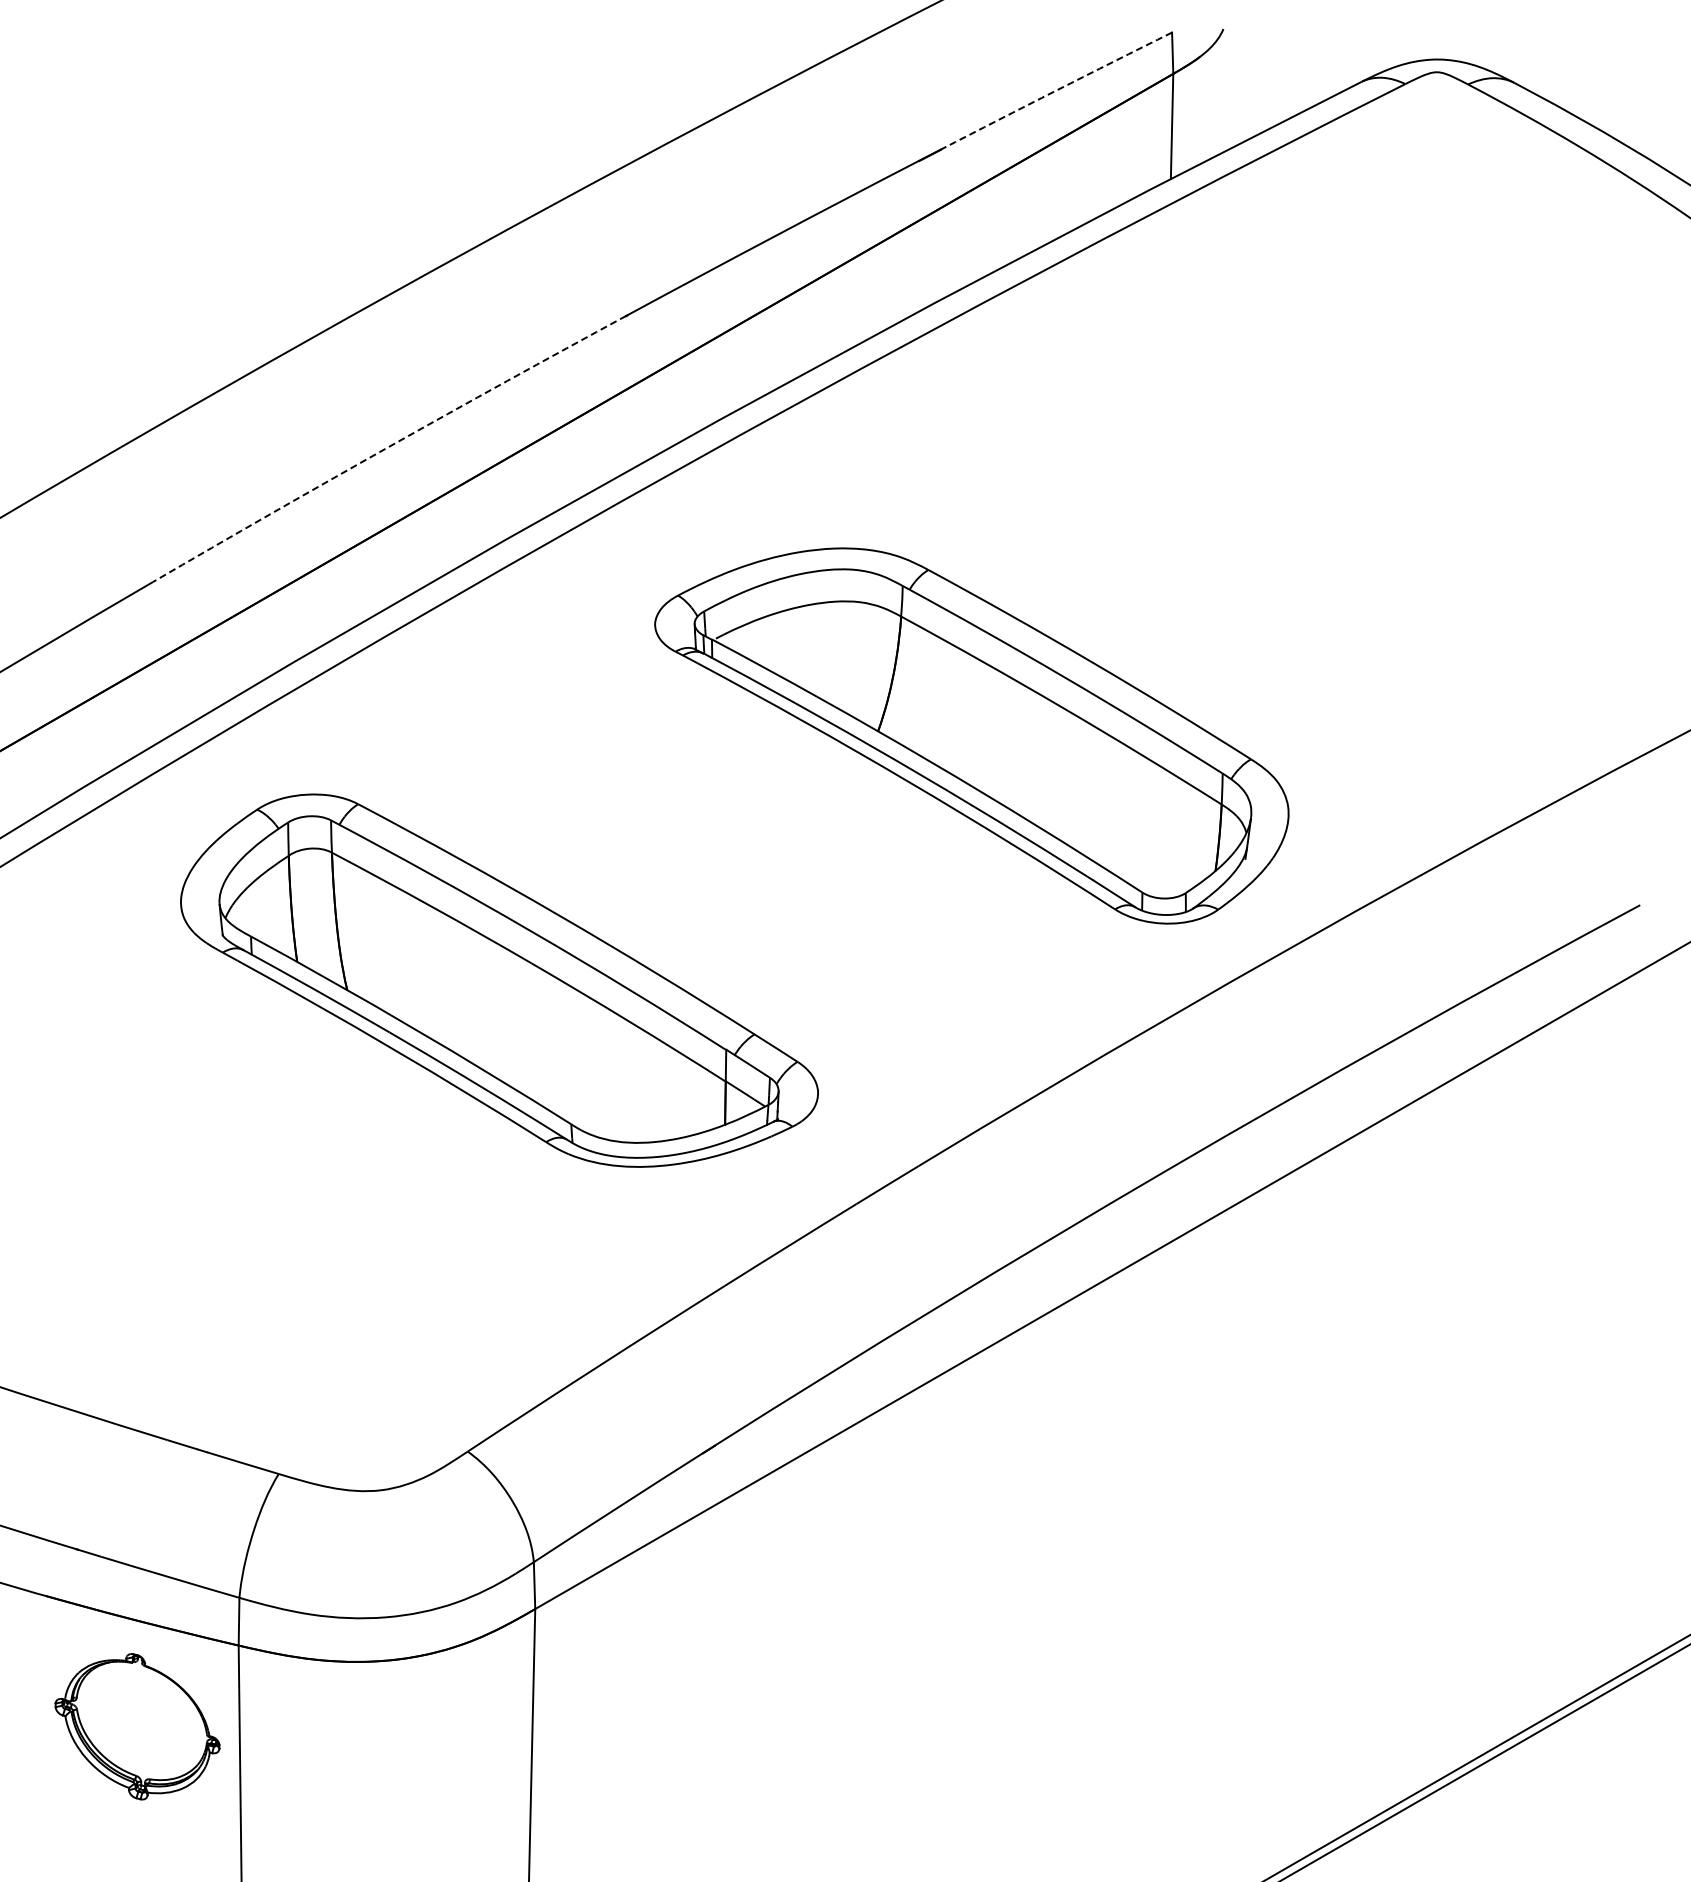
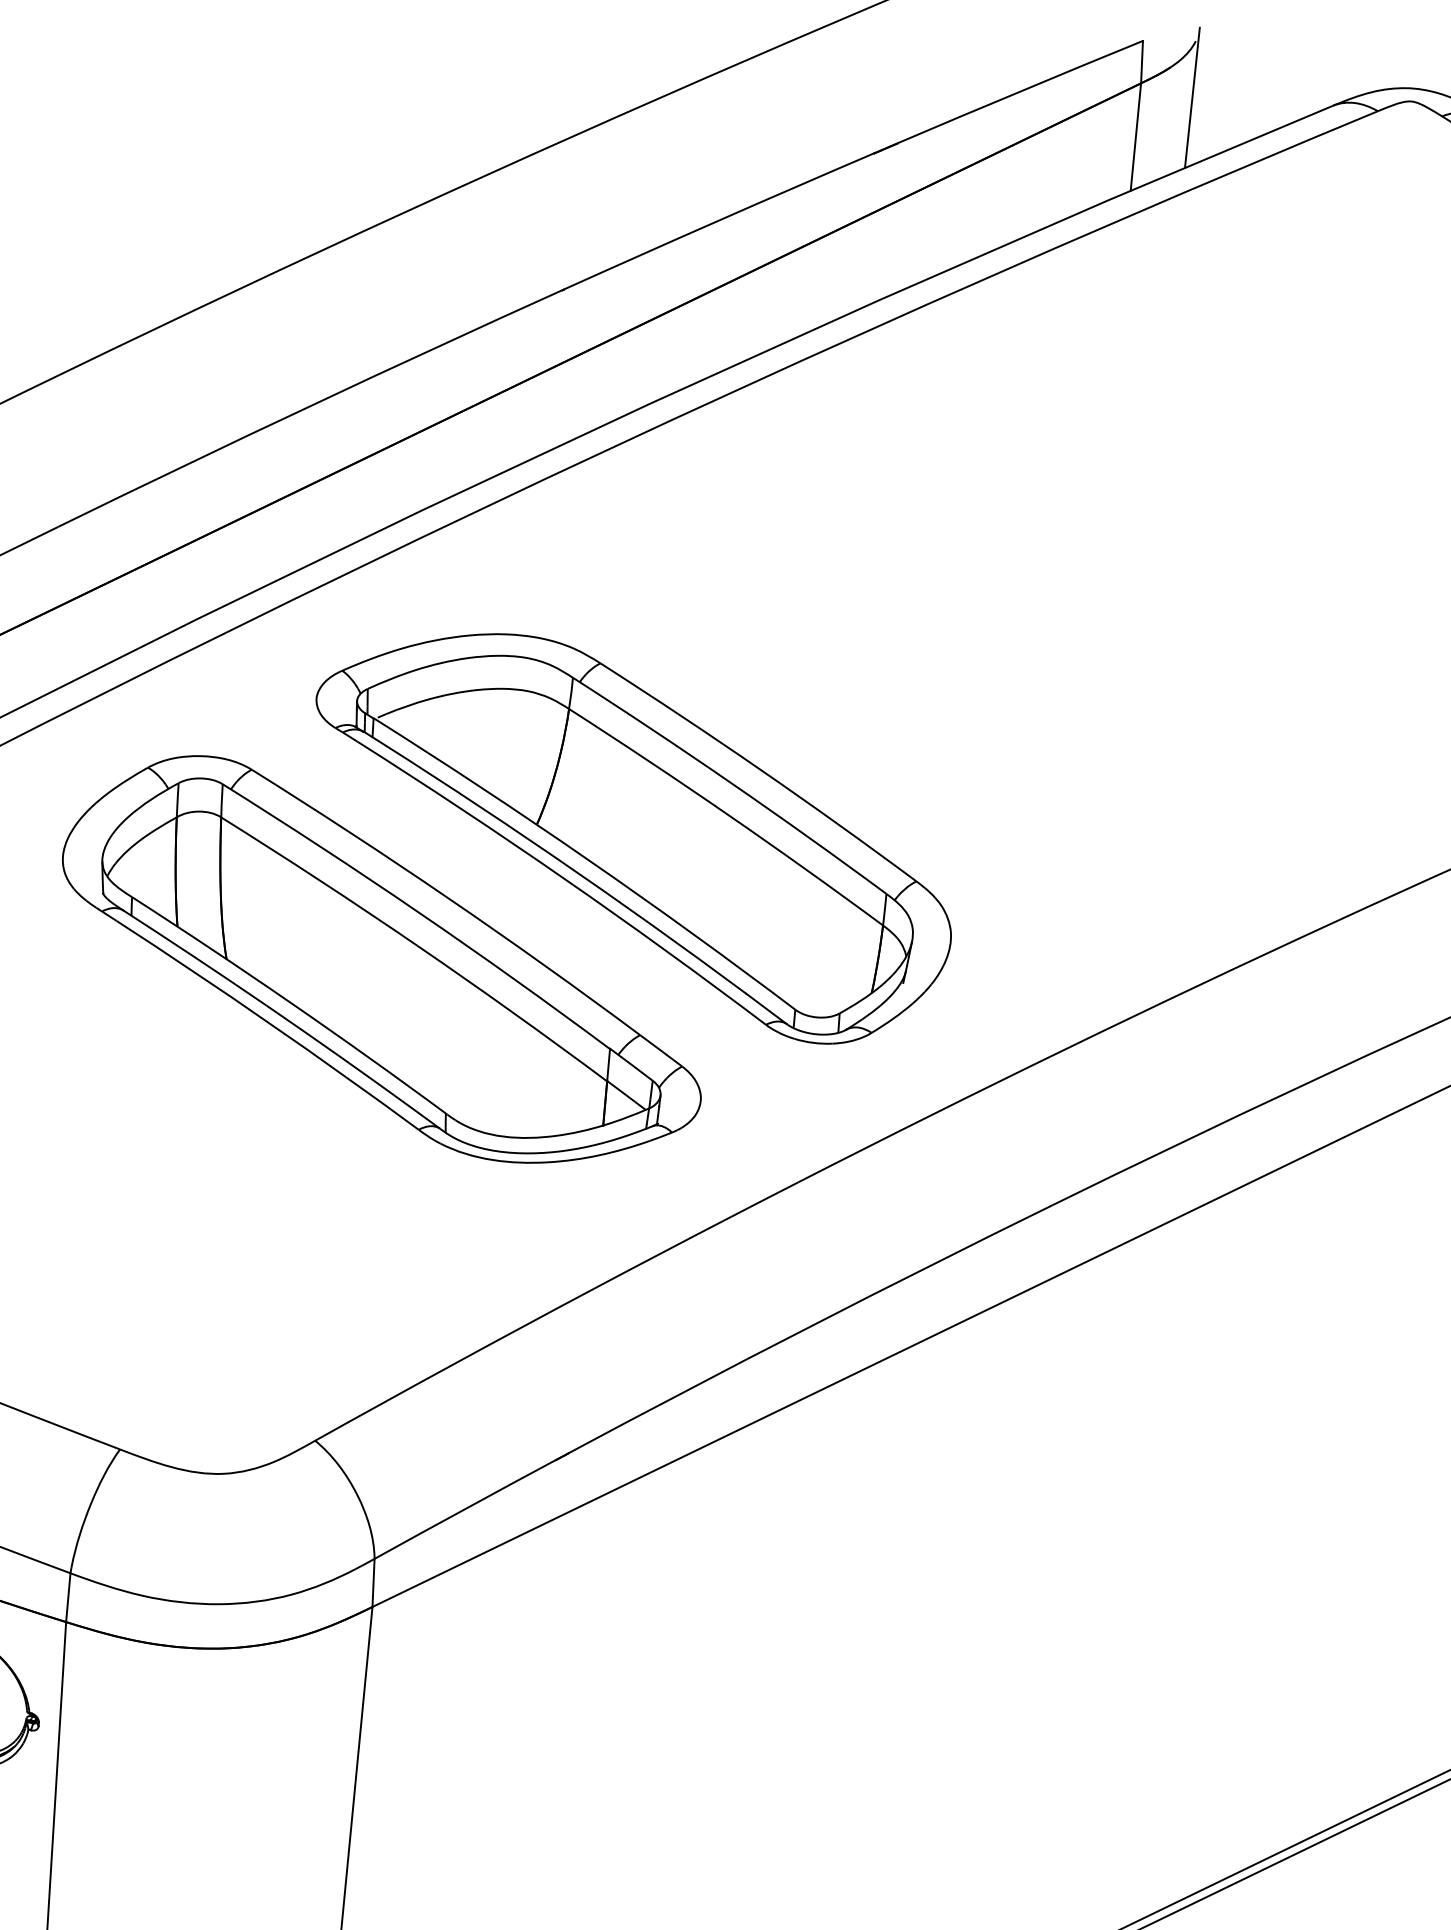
line: (1223, 84) -> (1191, 97), added
arc: (1056, 90) -> (1020, 91), dashed -> solid
arc: (388, 447) -> (309, 406), dashed -> solid
part: (971, 735) -> (632, 836), moved

